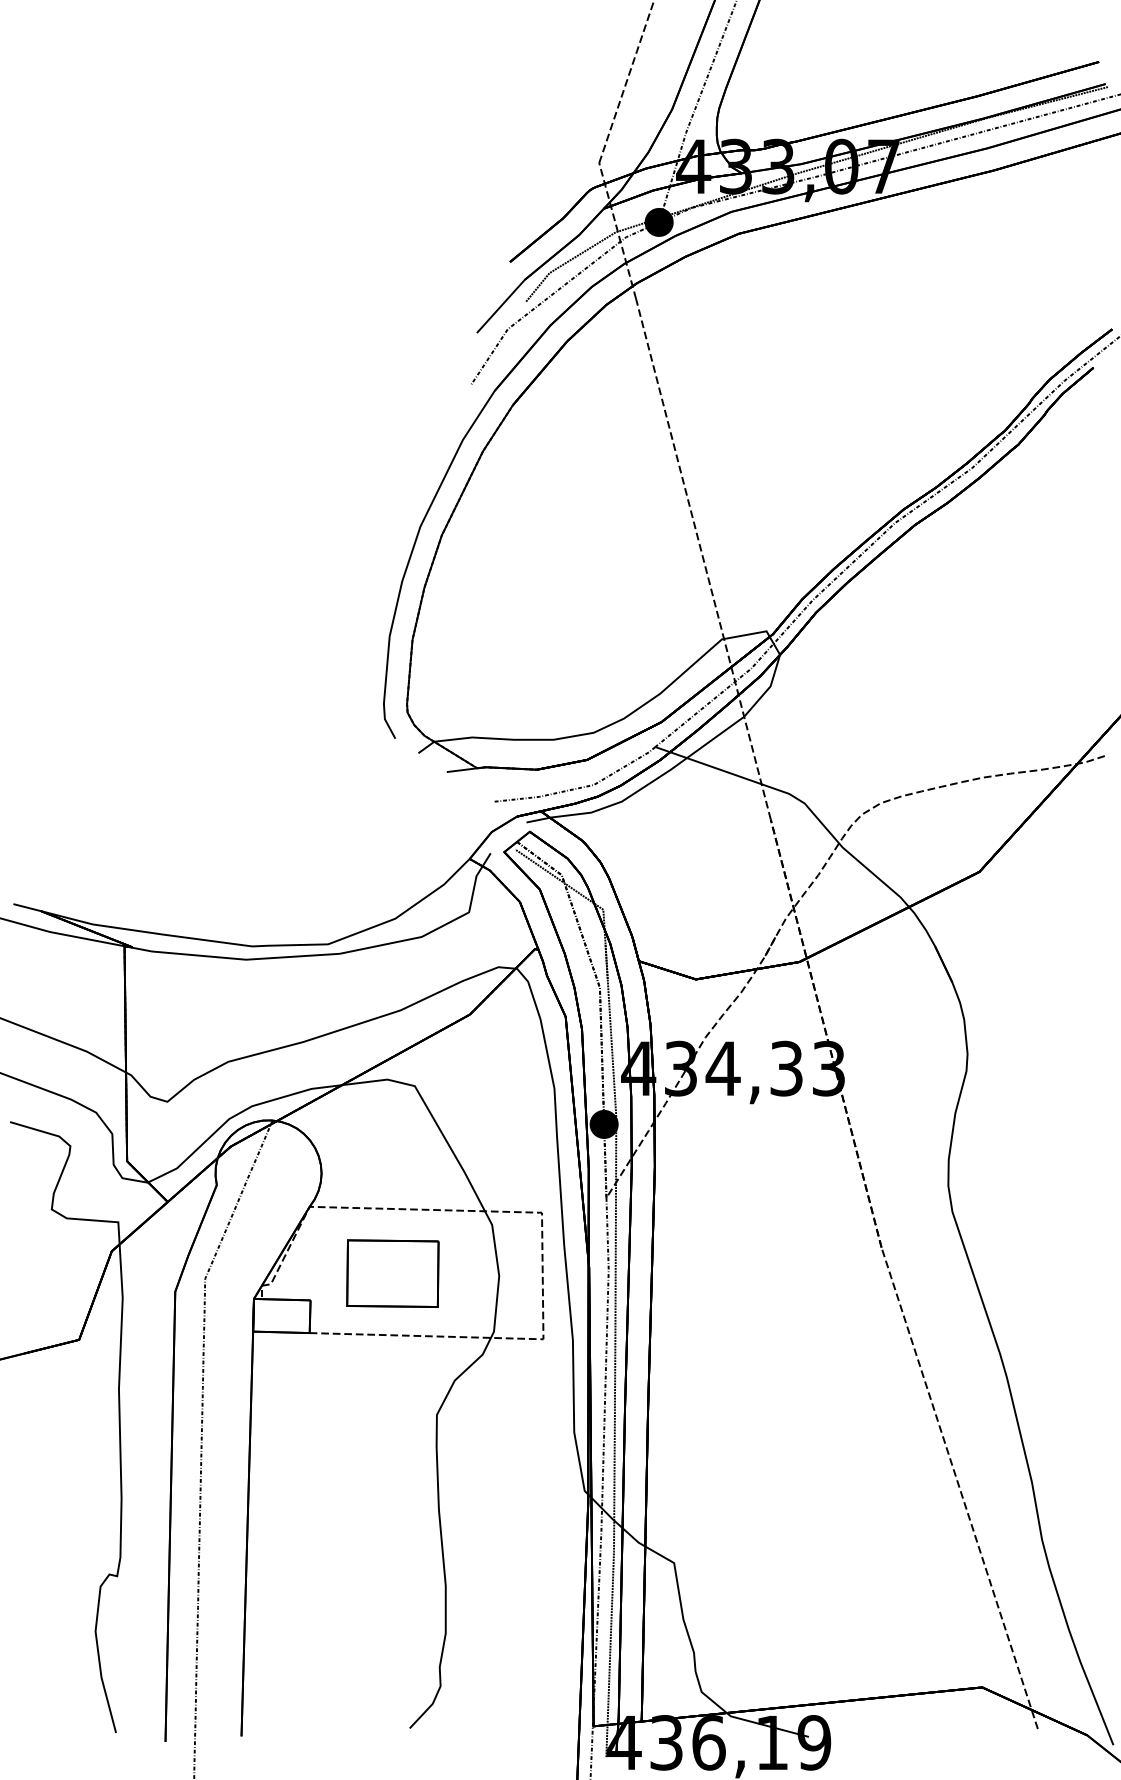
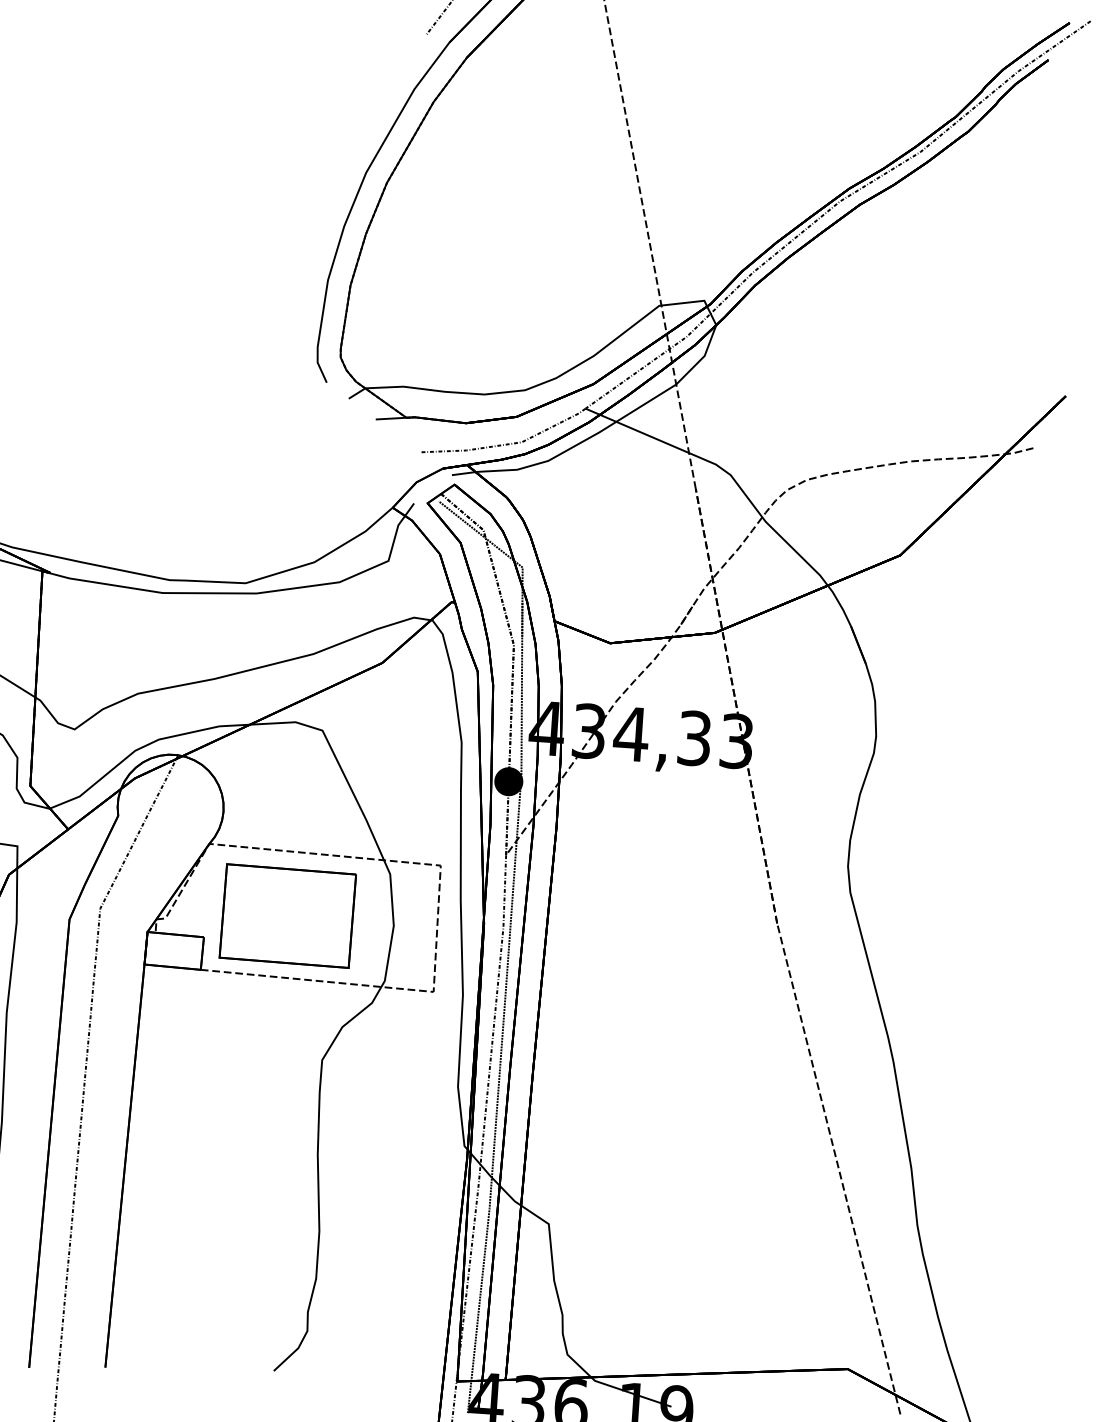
part: (392, 1273) -> (287, 916), size x1.43

